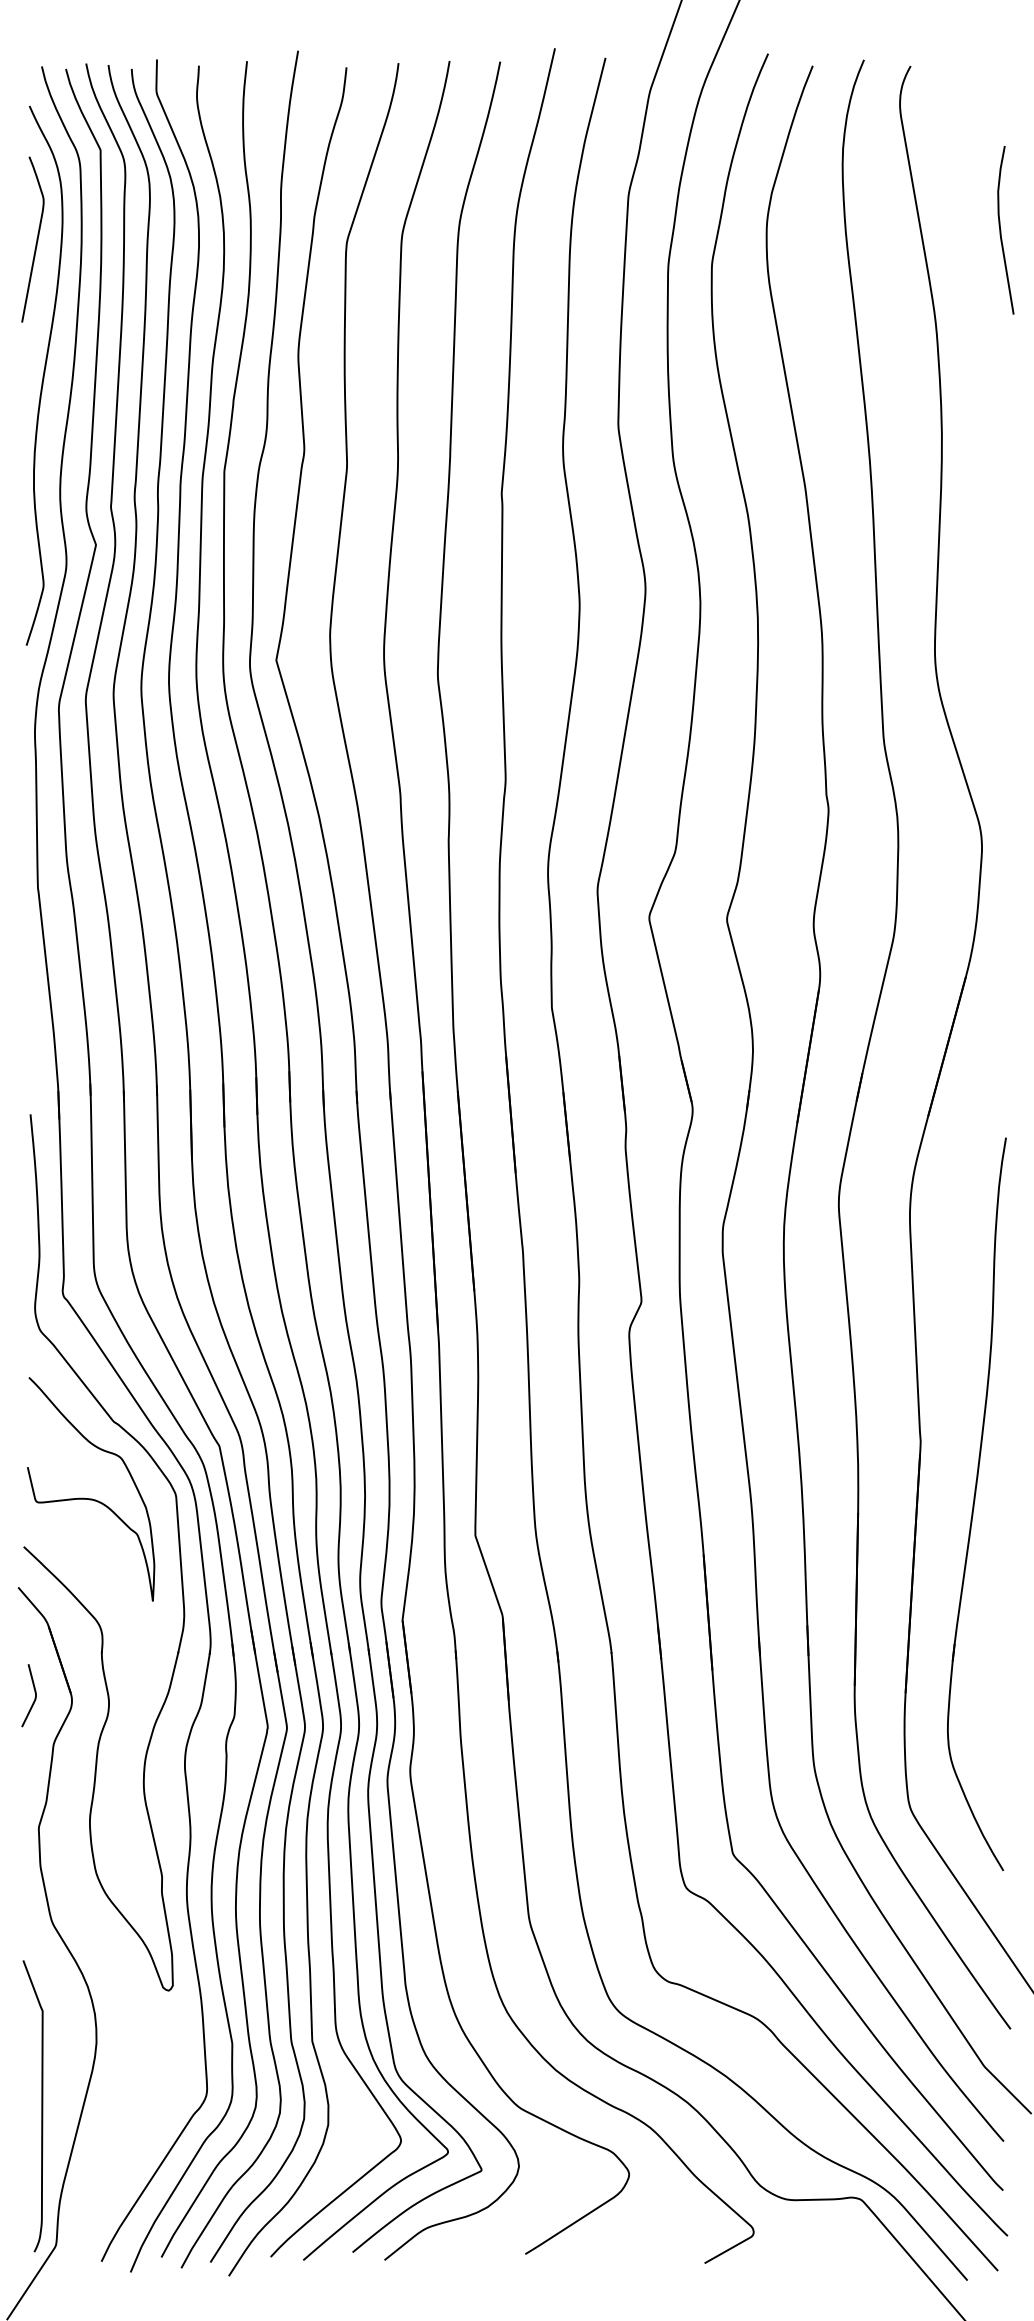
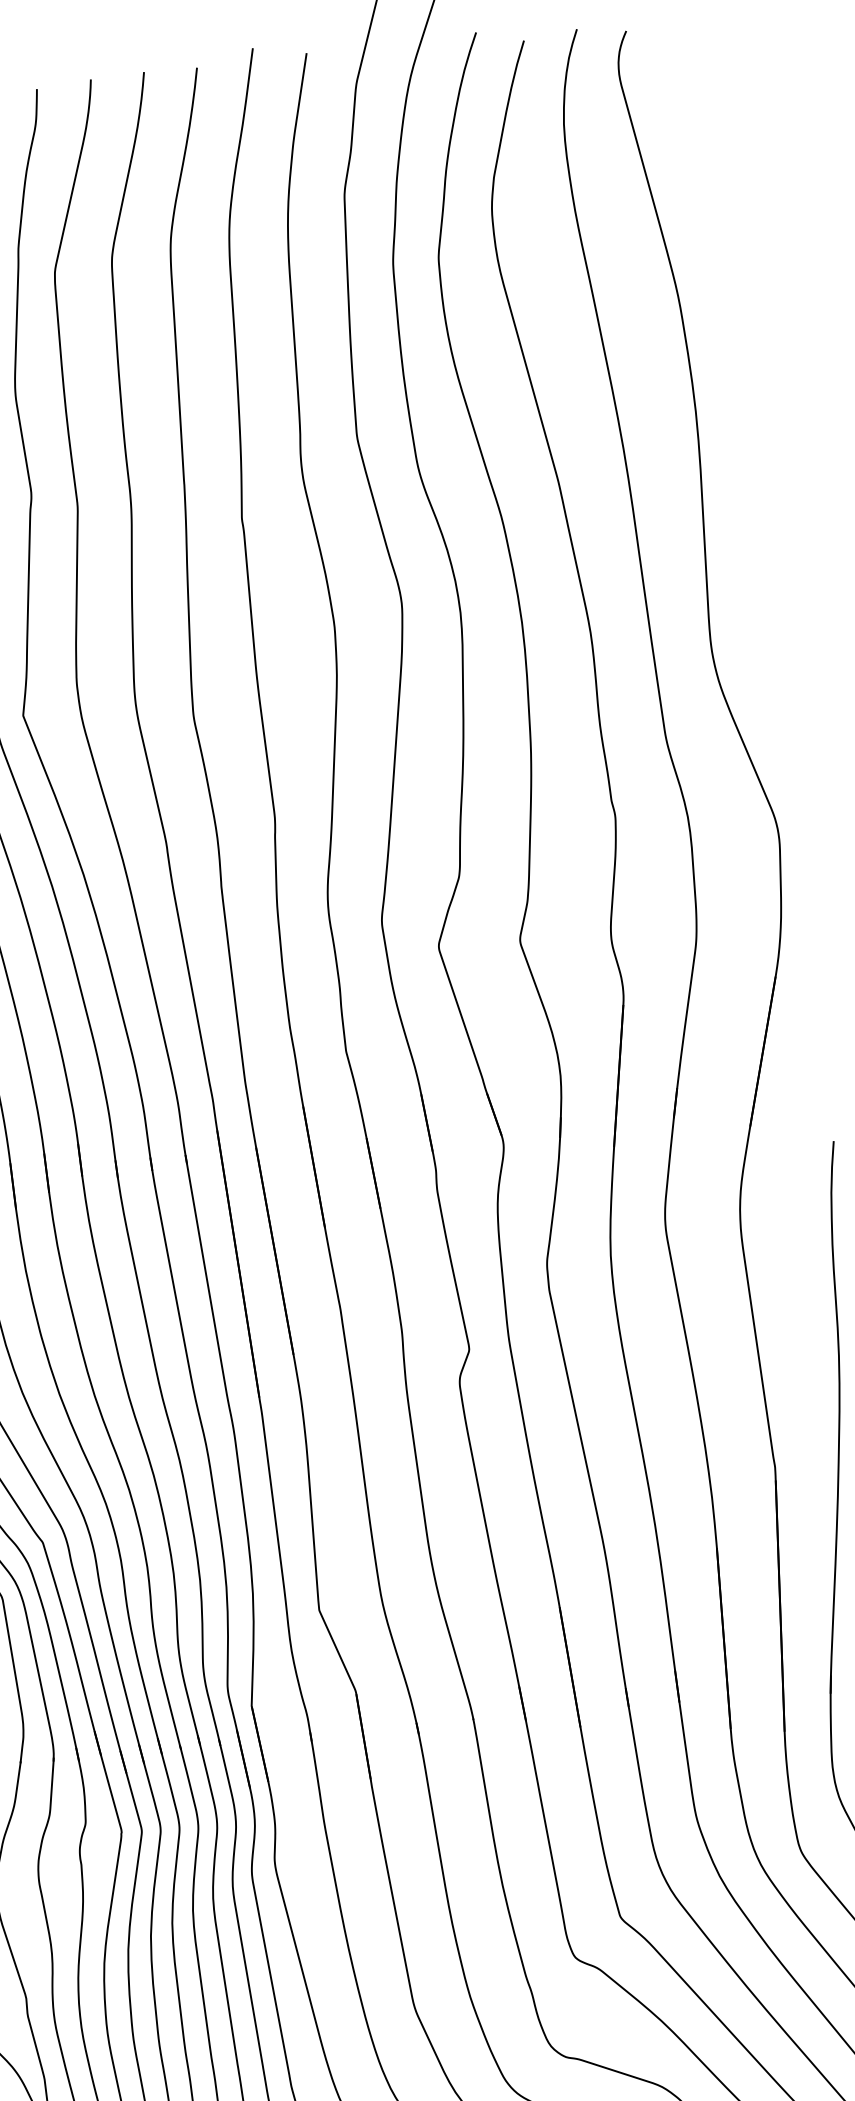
curve: (1001, 230) -> (737, 193), removed

